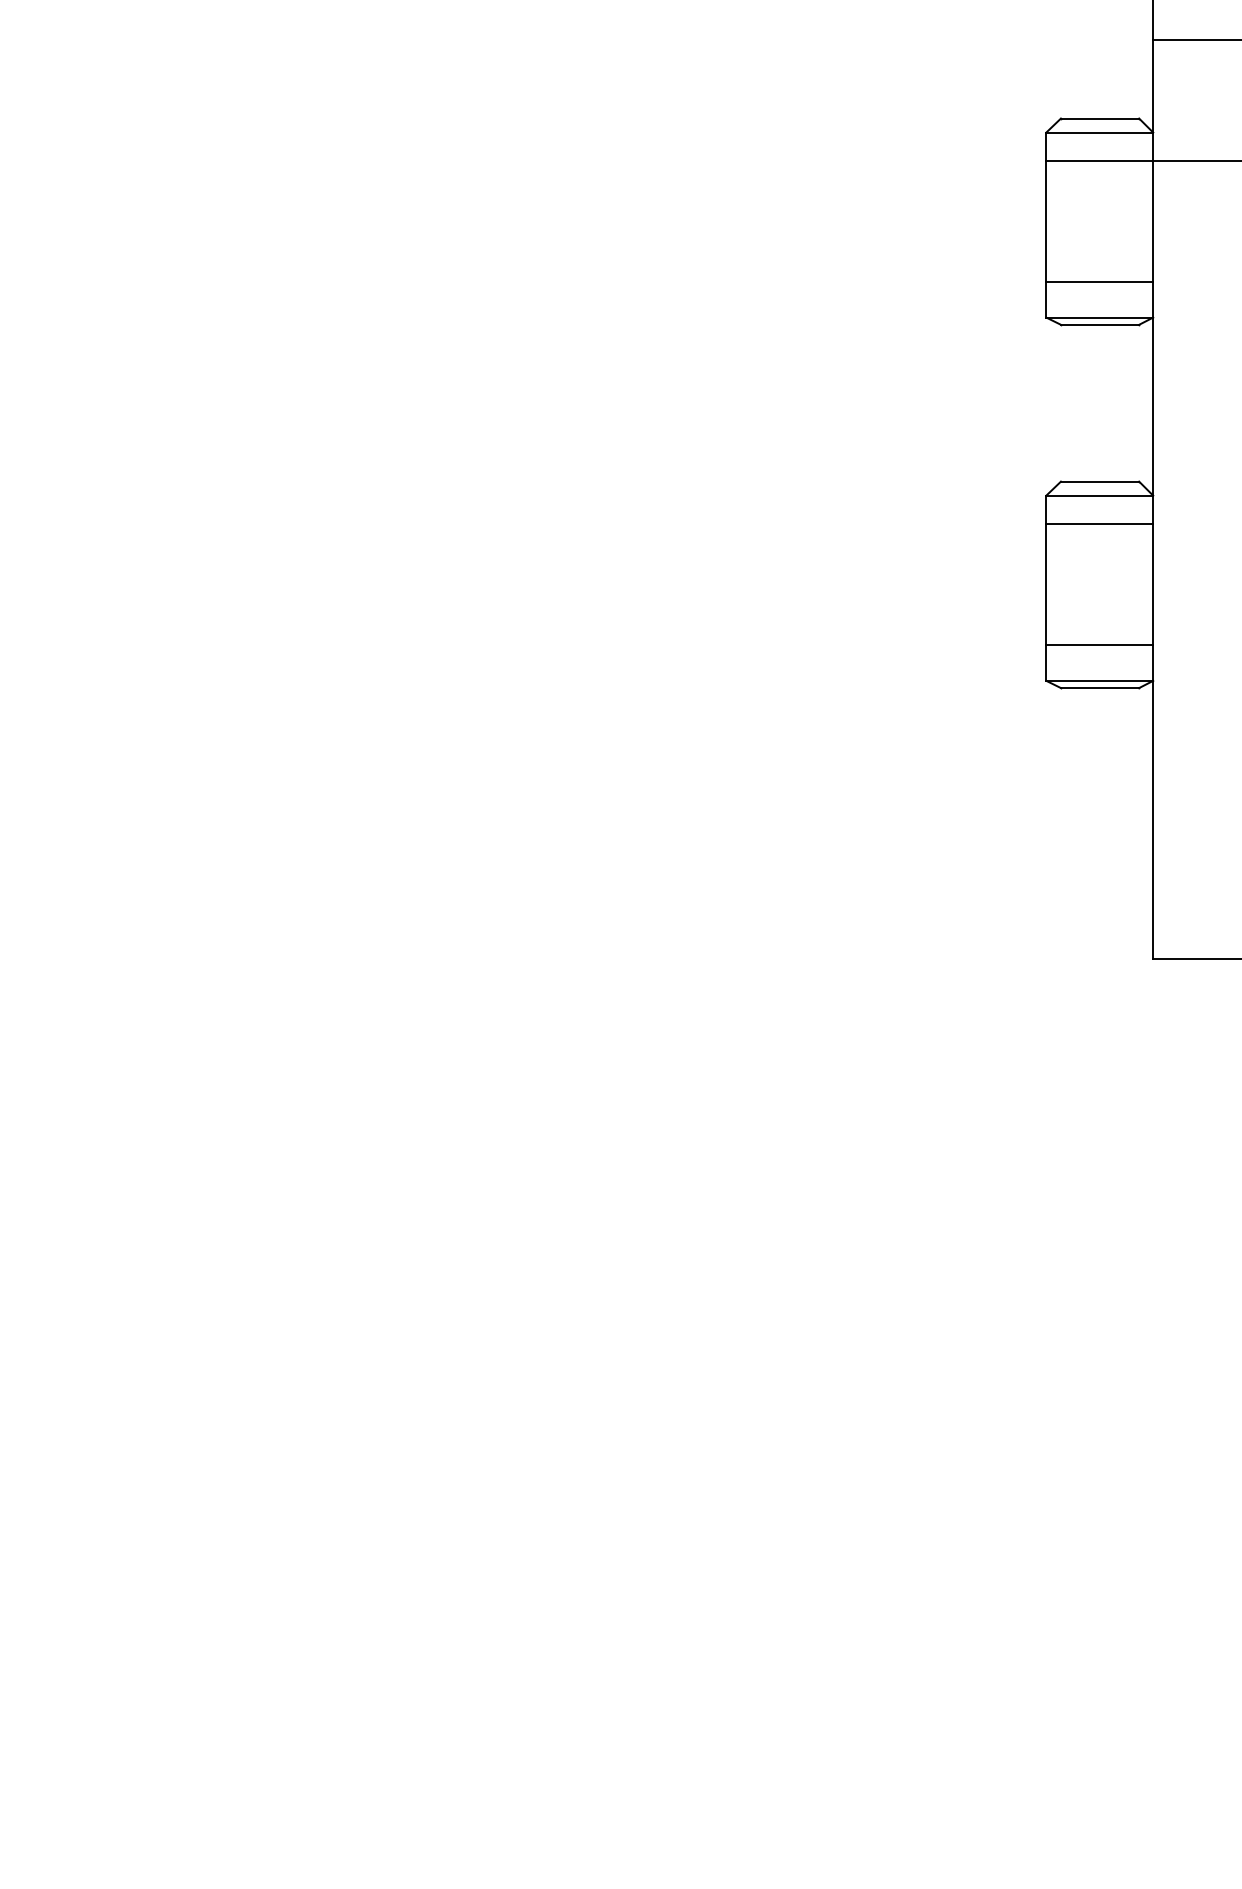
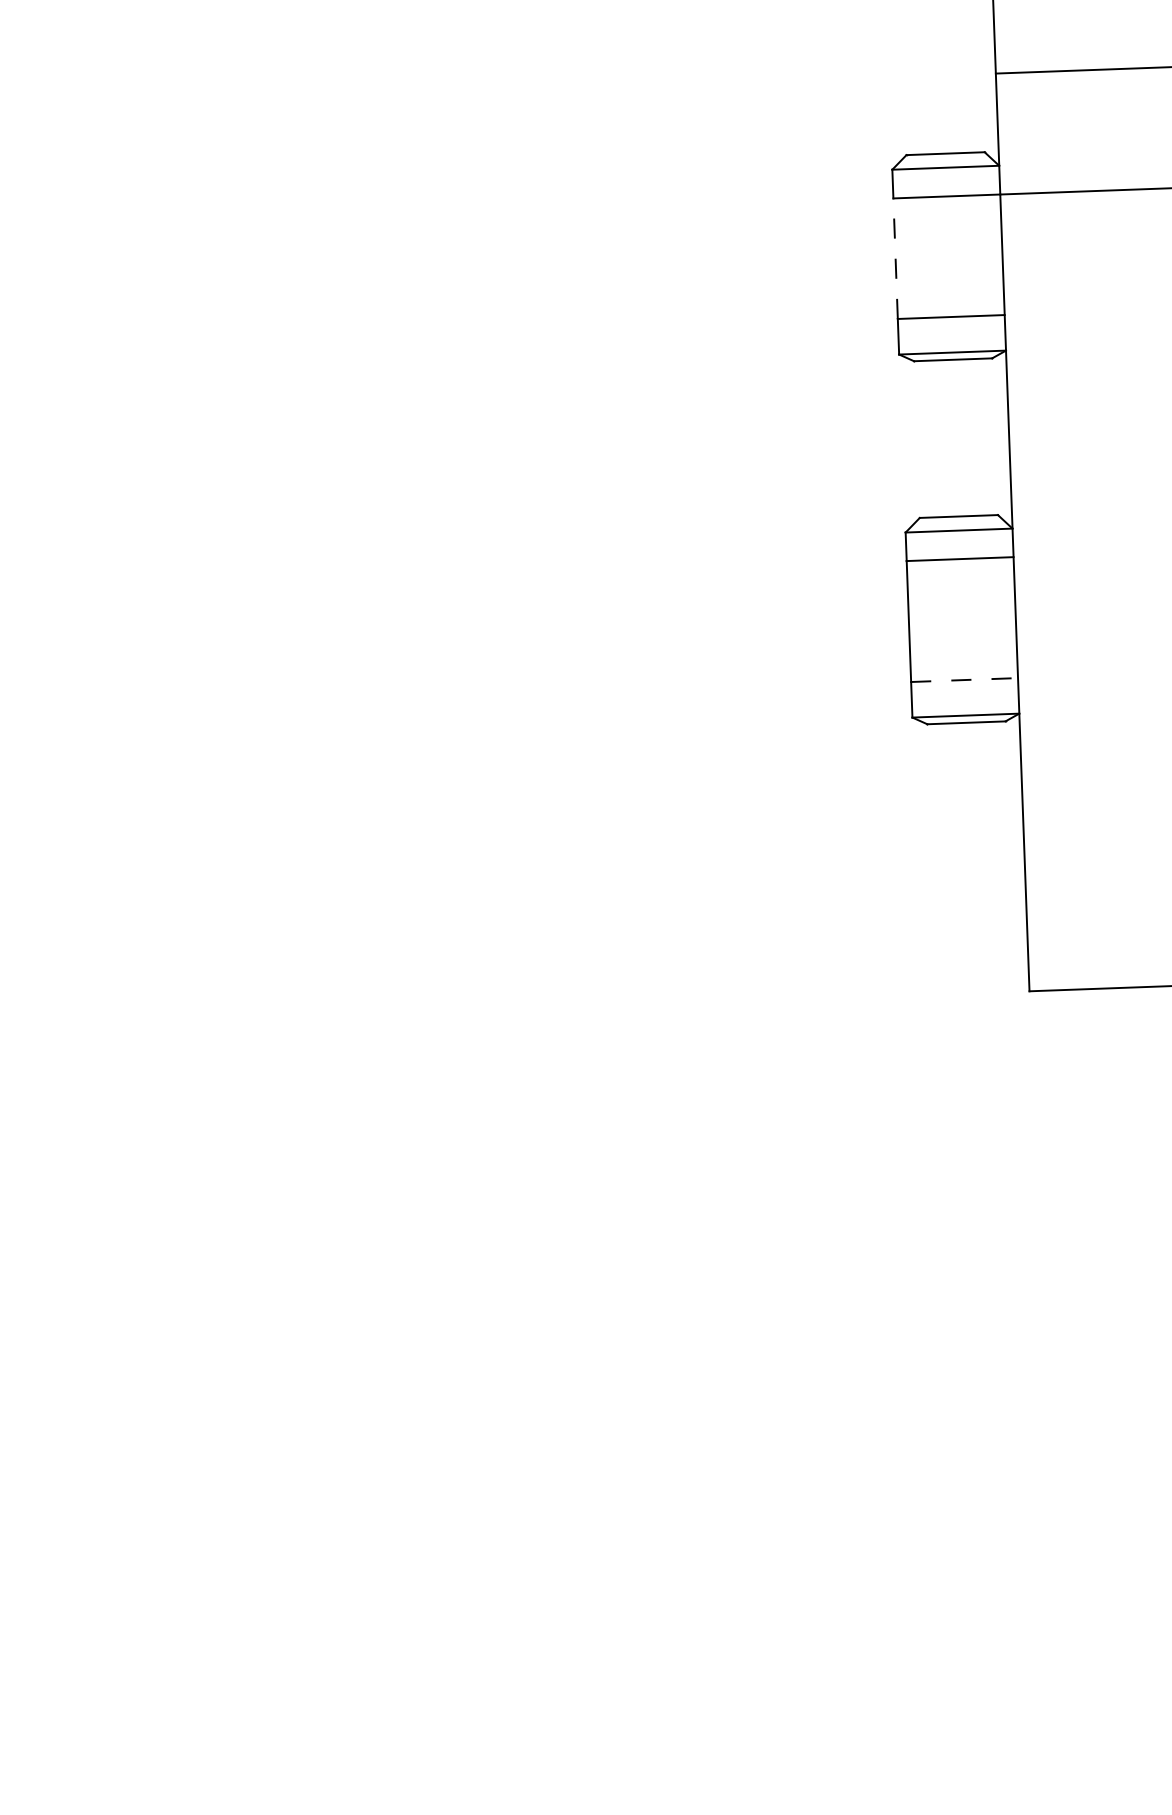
line: (1046, 221) -> (895, 258), solid -> dashed
line: (1100, 645) -> (965, 680), solid -> dashed

